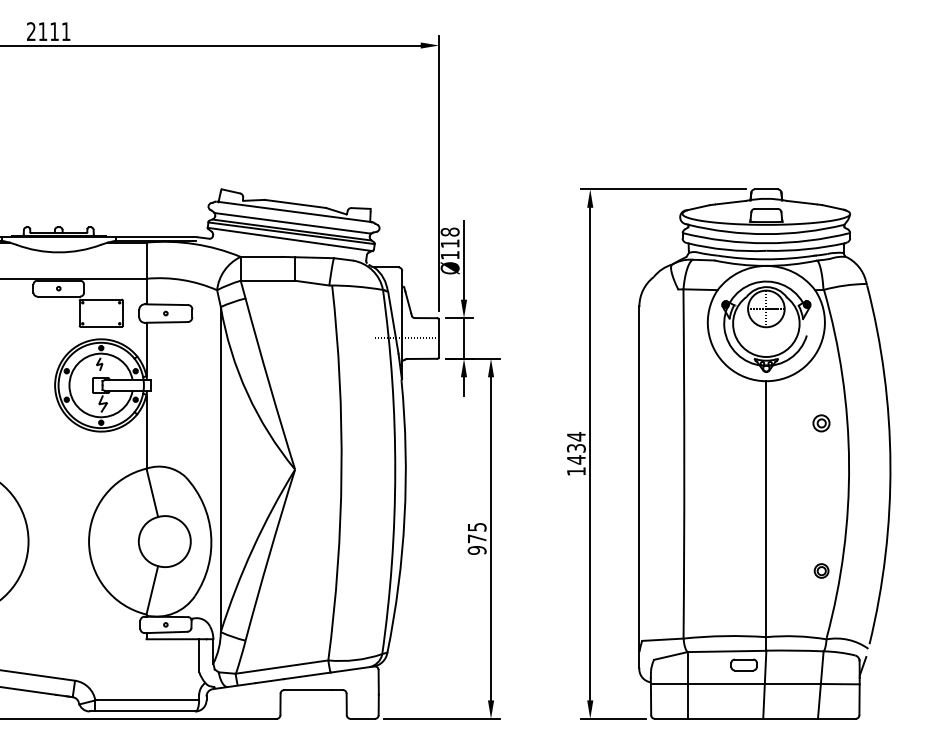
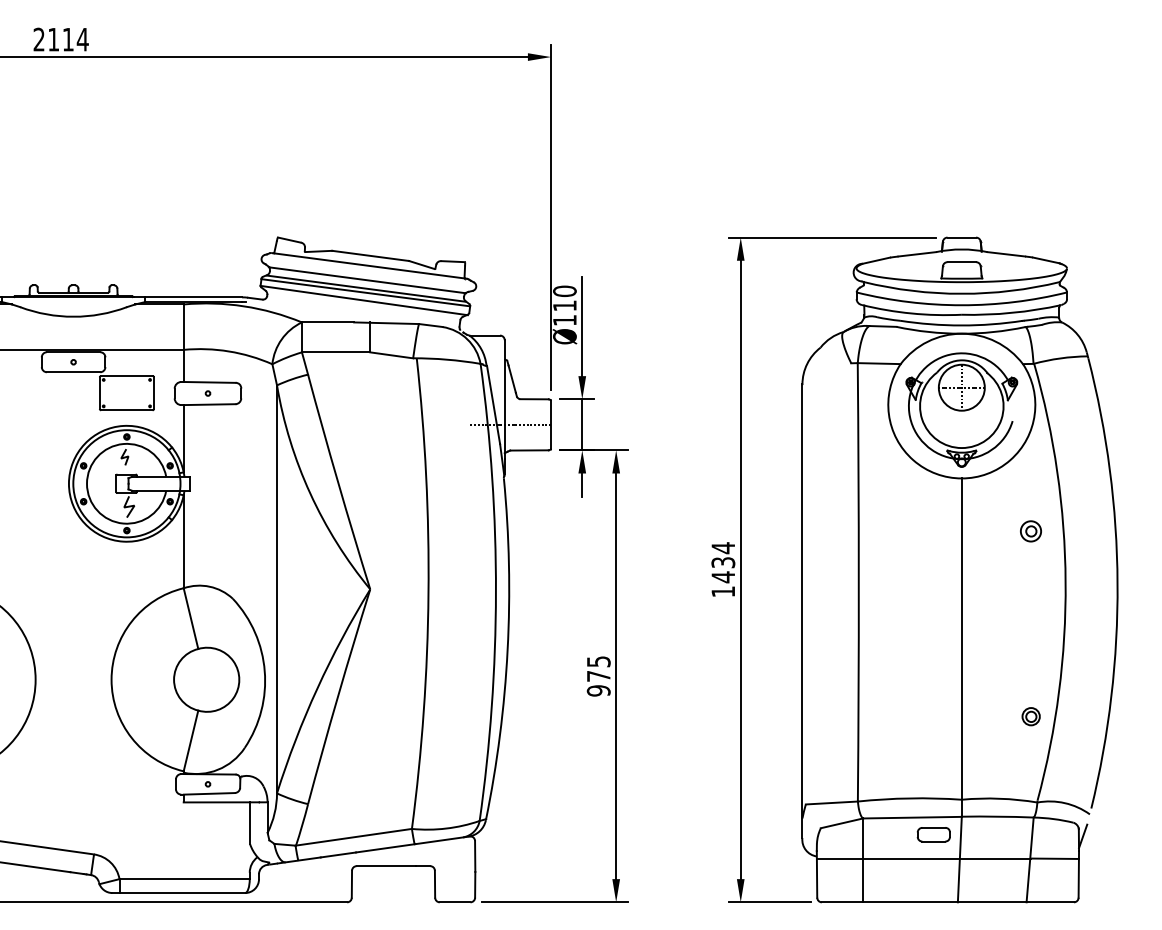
text: (65, 31) -> (82, 39), 2111 -> 2114
text: (450, 231) -> (565, 290), Ø118 -> Ø110

